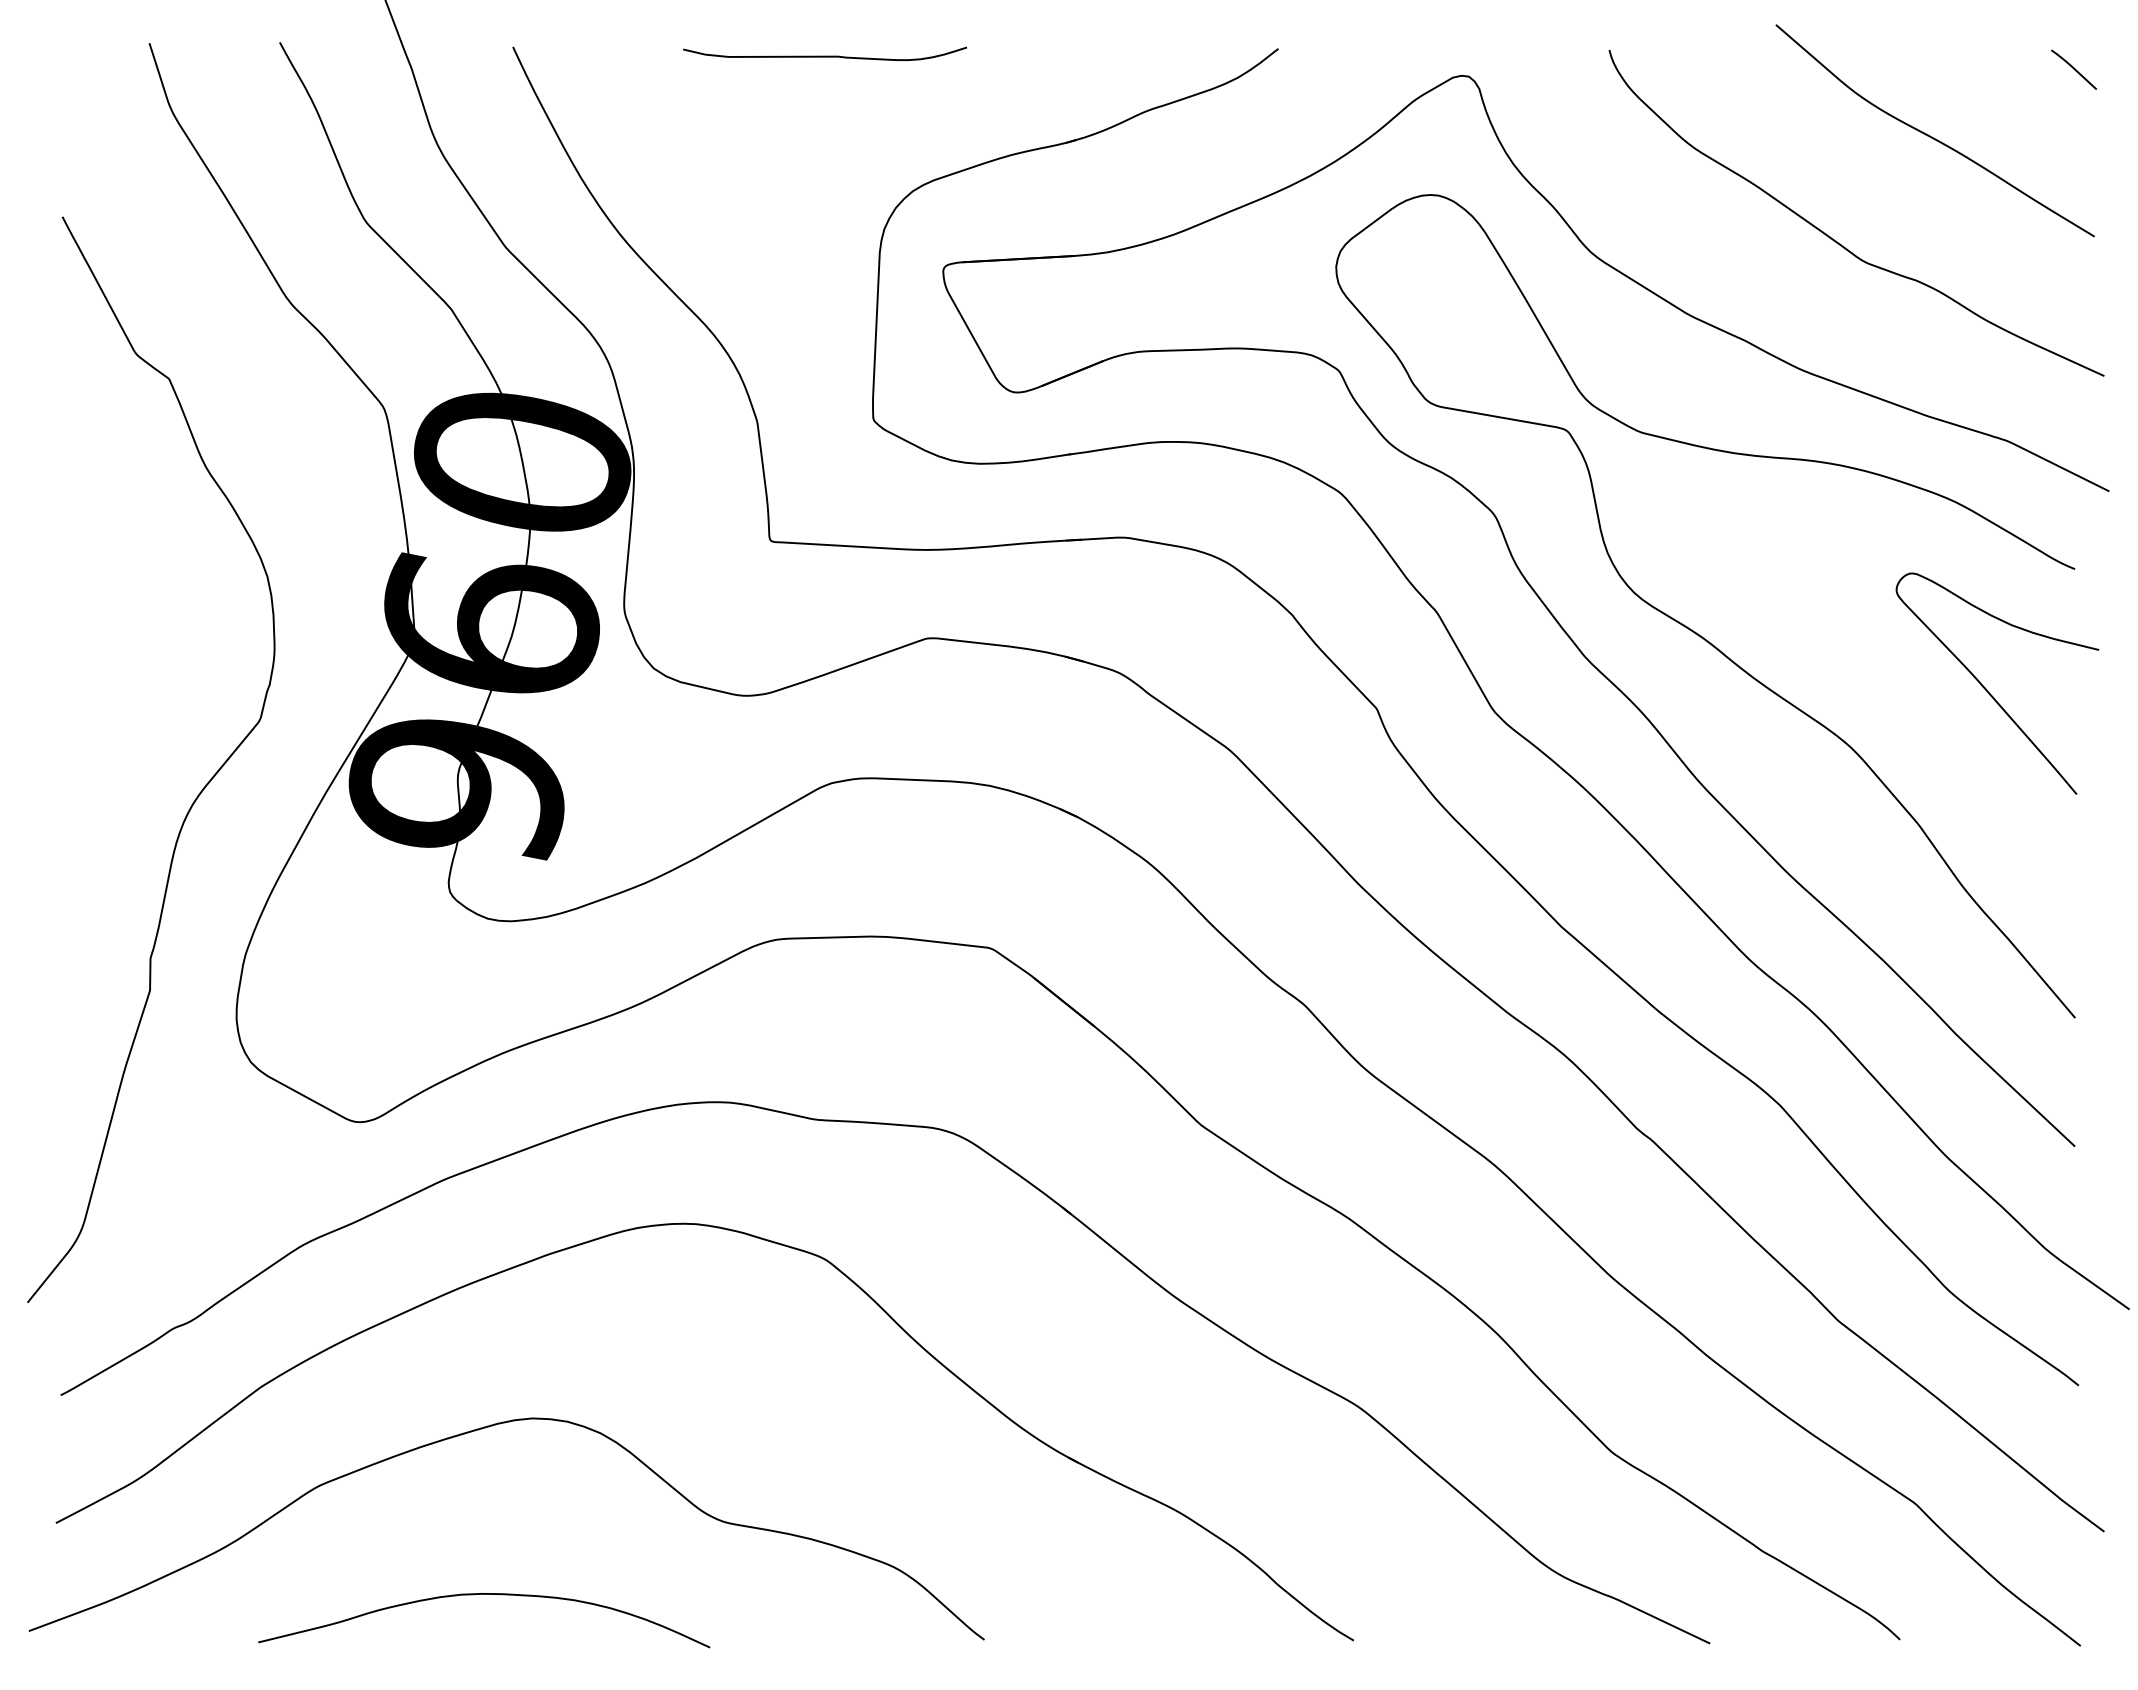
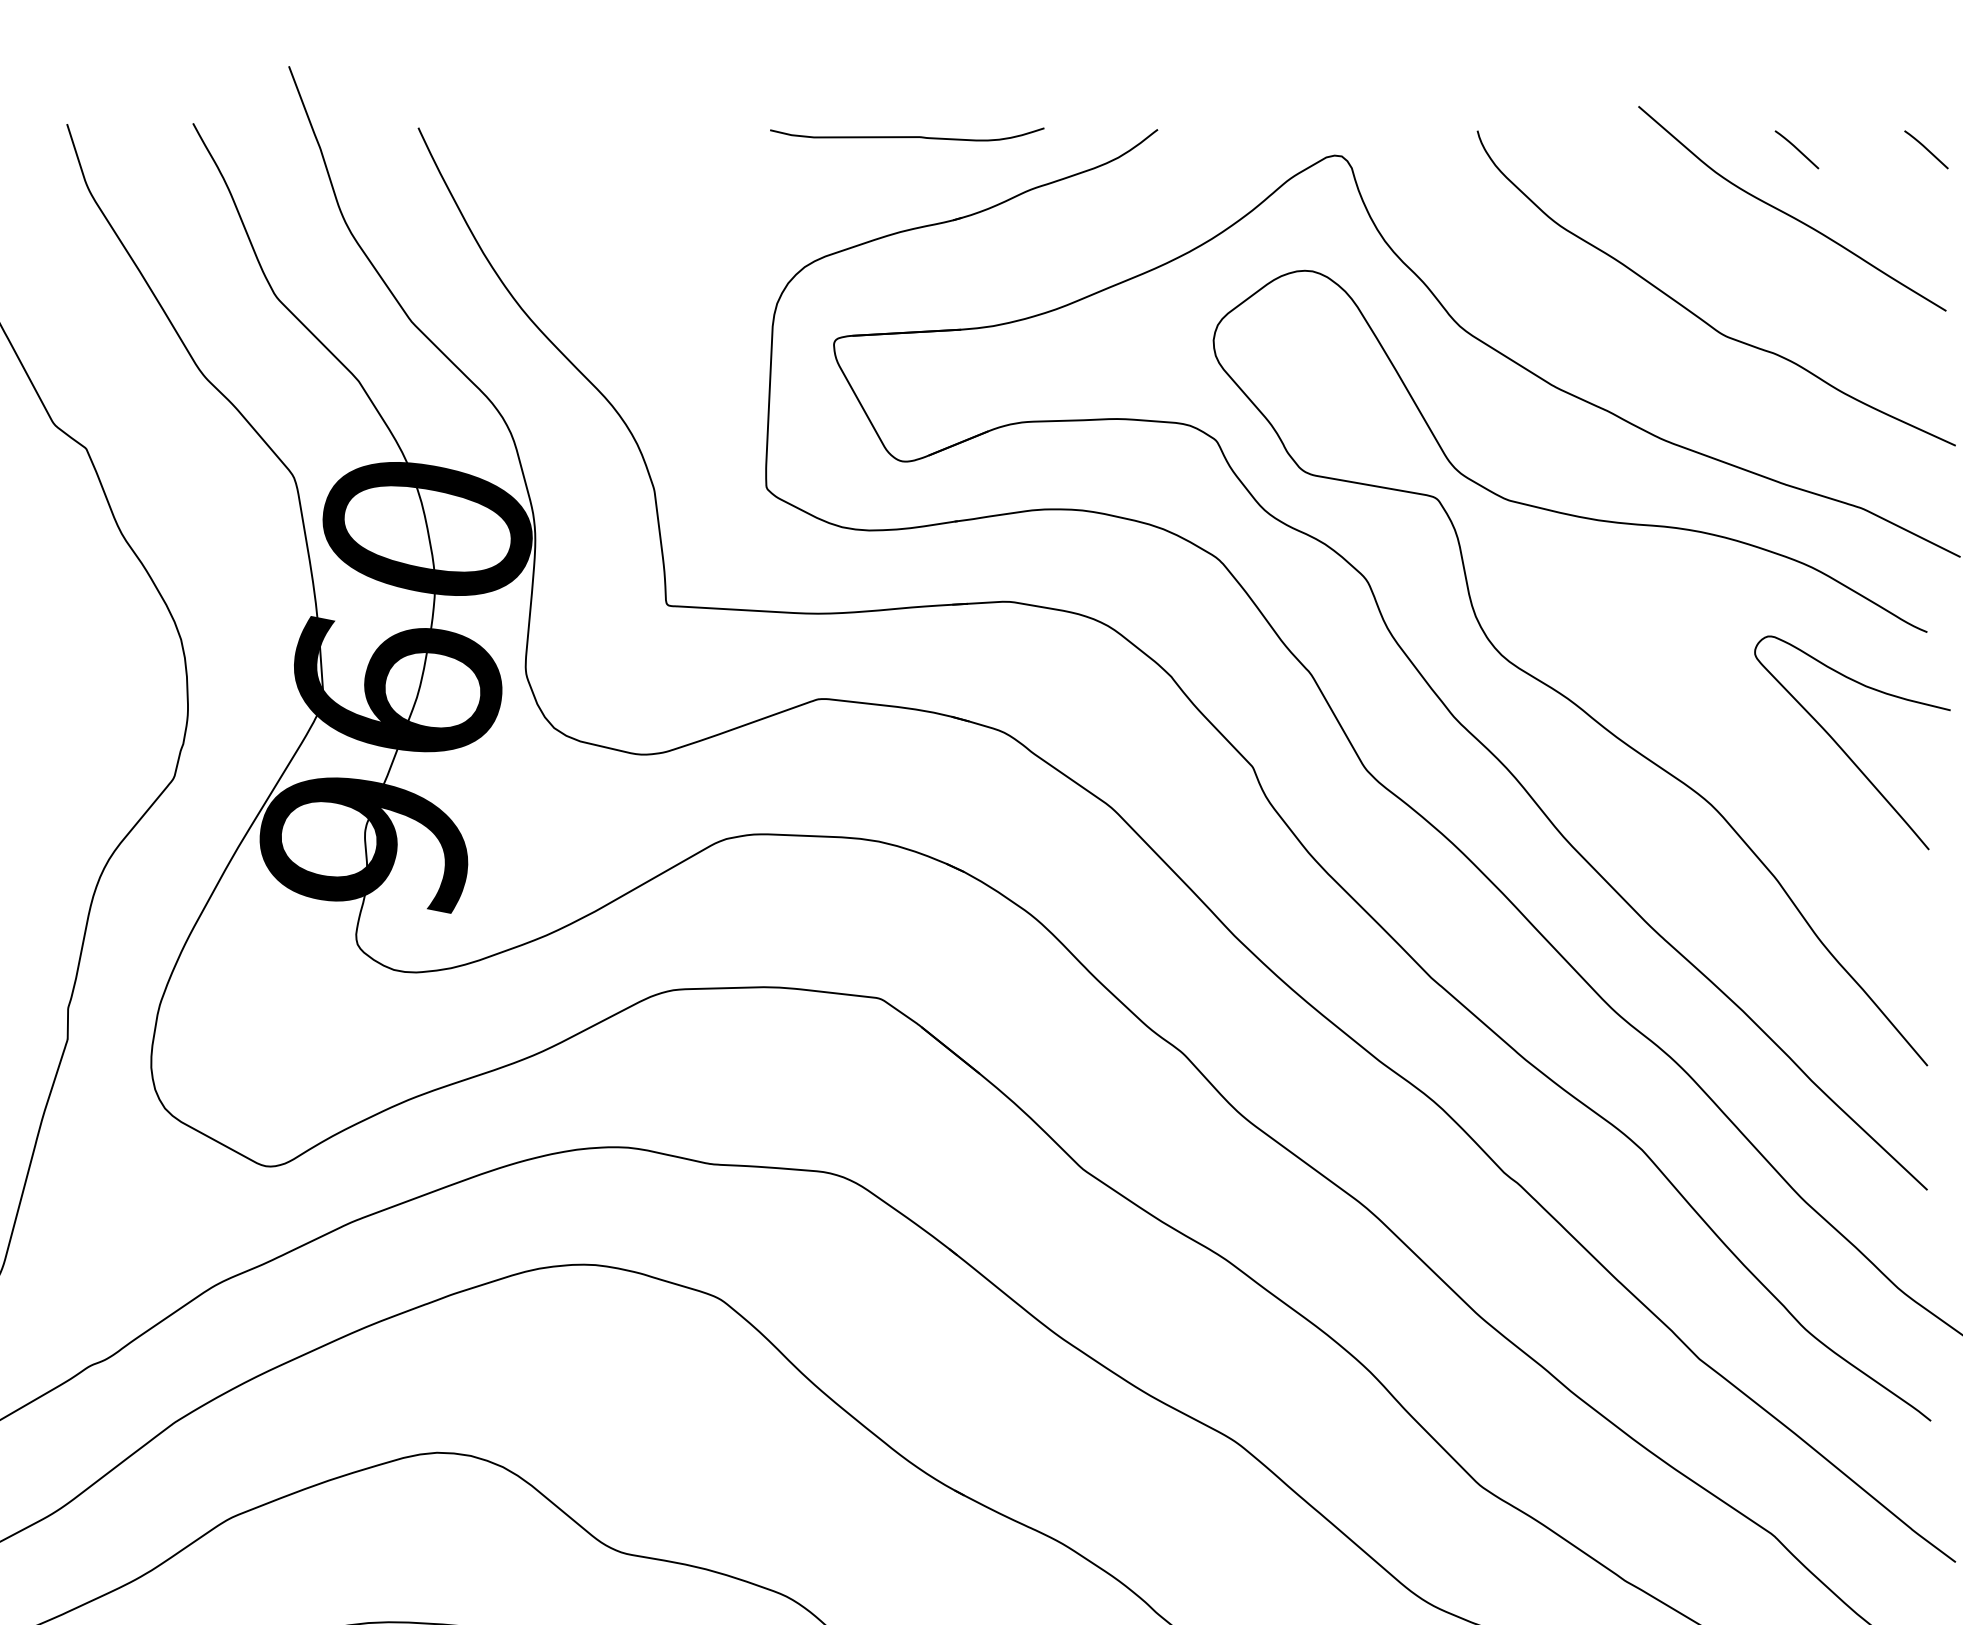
curve: (825, 55) -> (907, 136), moved
curve: (1939, 69) -> (1796, 149), added

